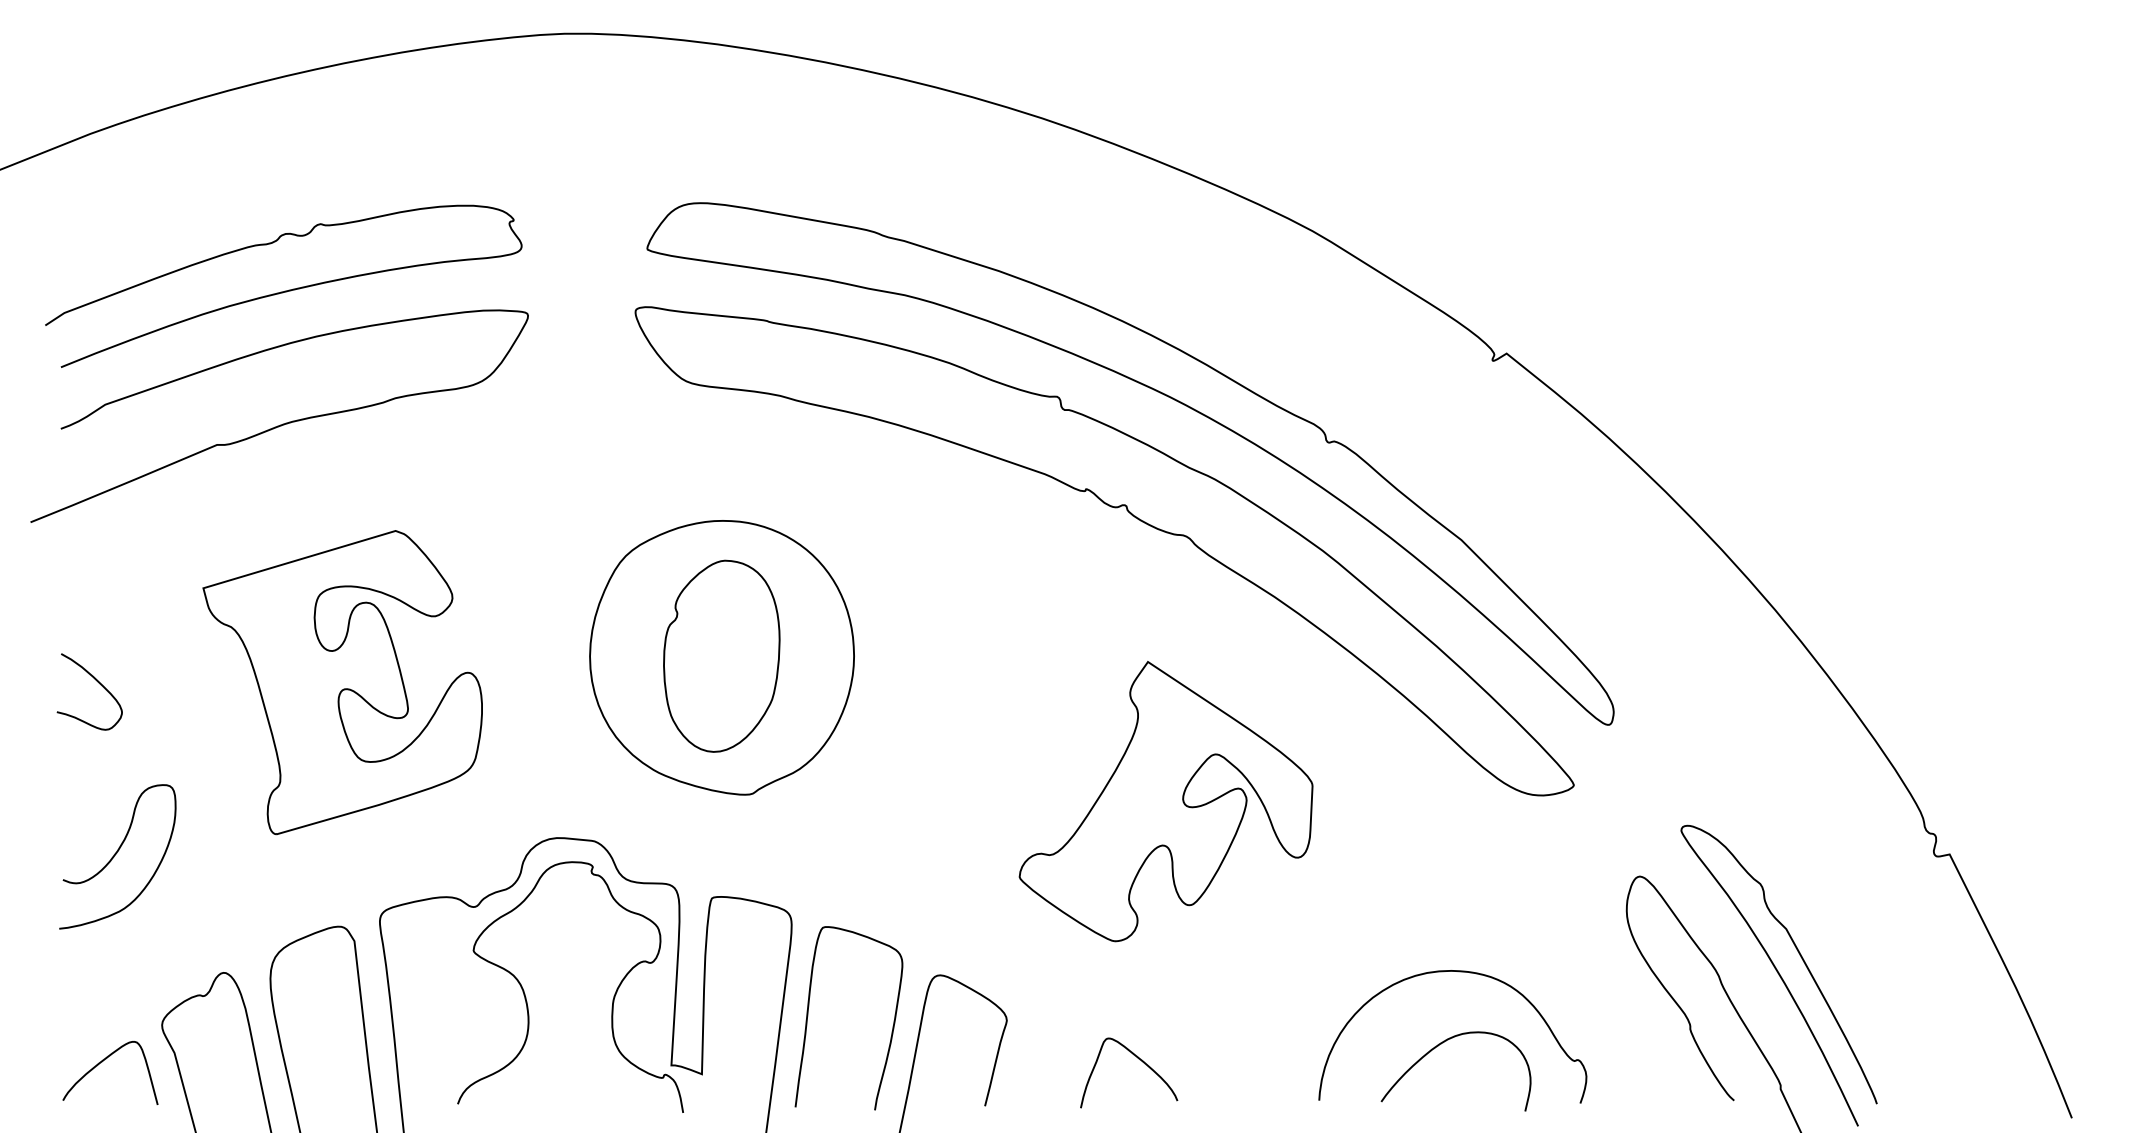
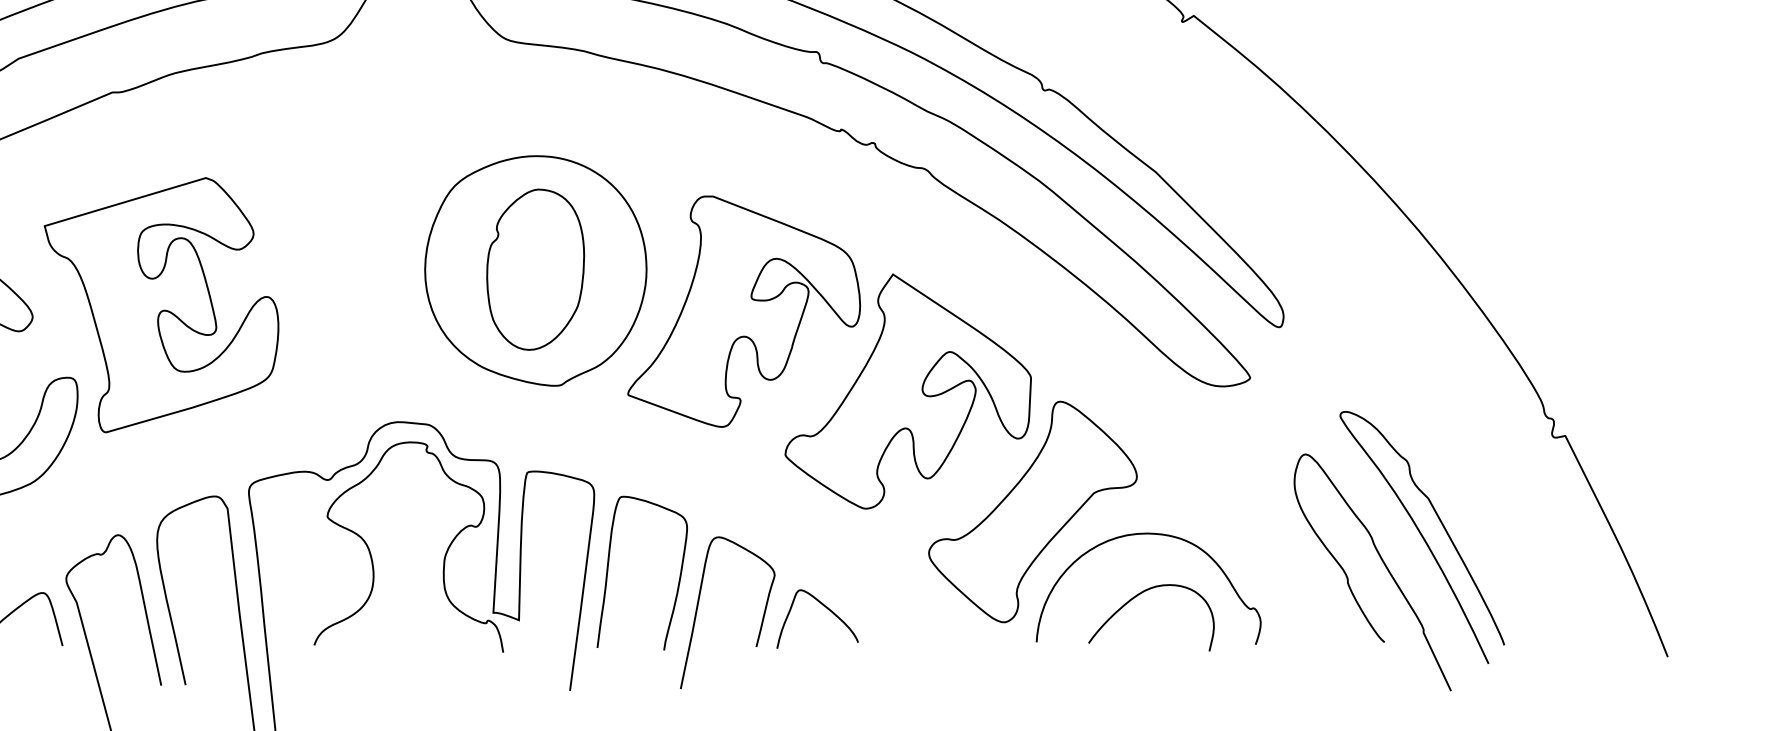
part: (342, 682) -> (161, 305), moved
part: (970, 706) -> (744, 311), added
part: (1314, 944) -> (1032, 511), added
curve: (1138, 1059) -> (825, 607), moved

